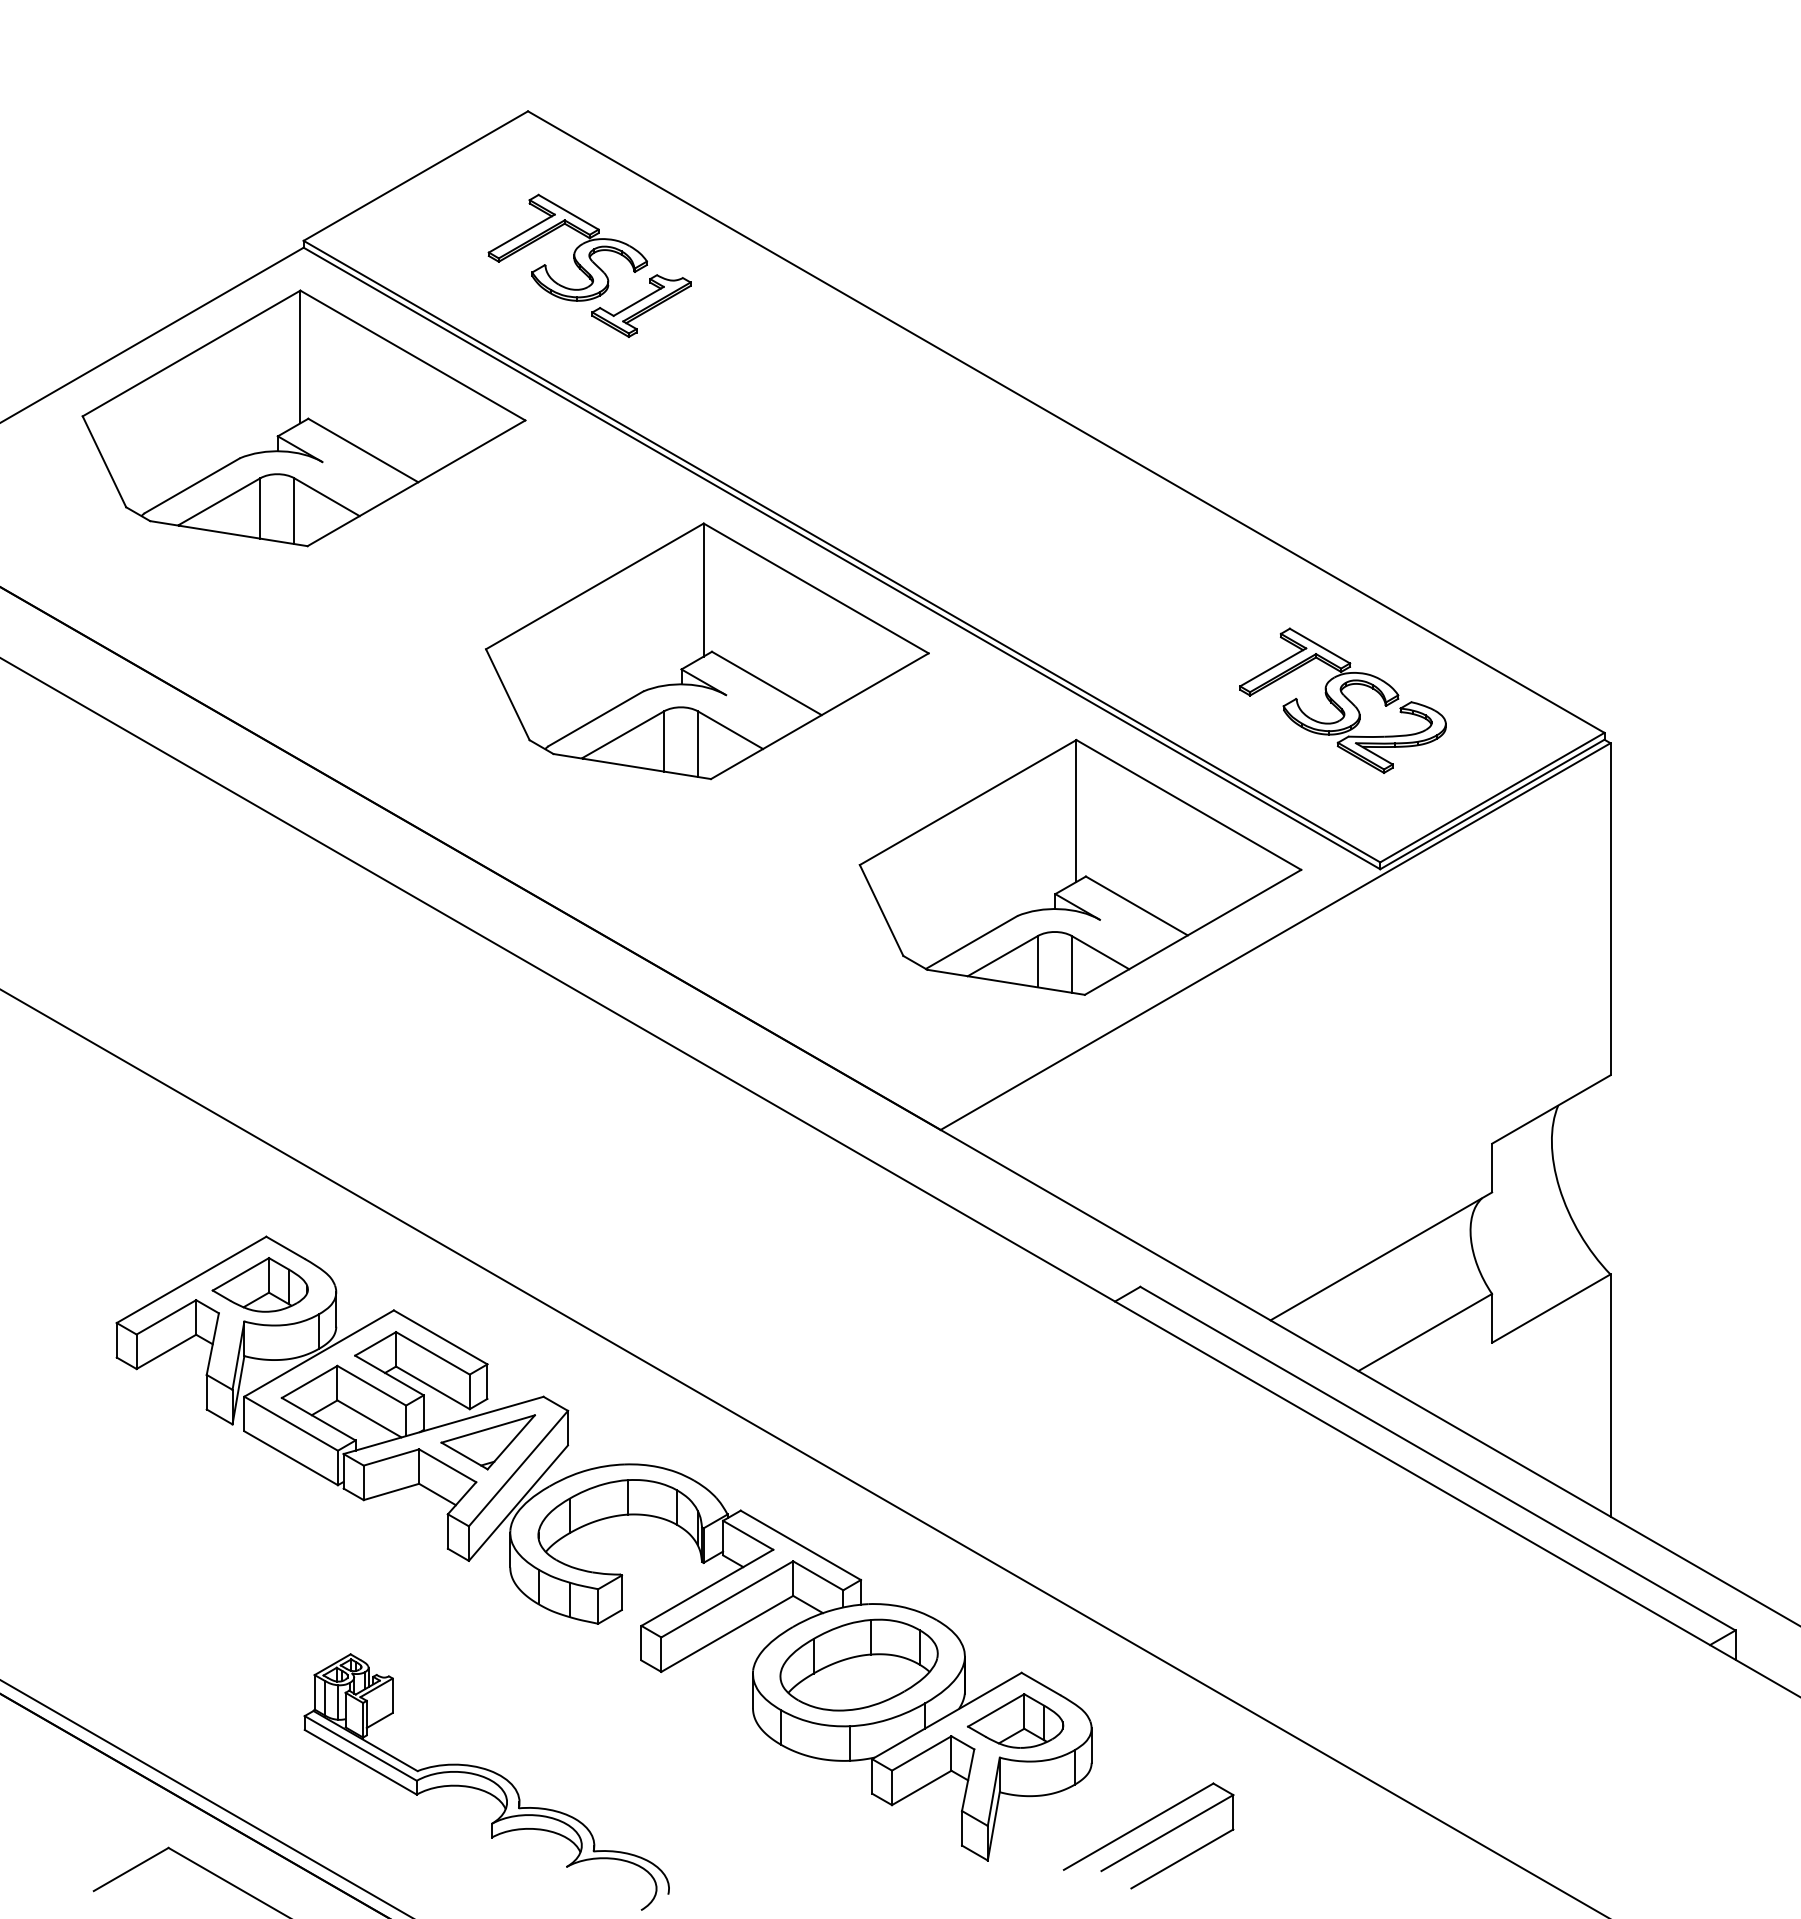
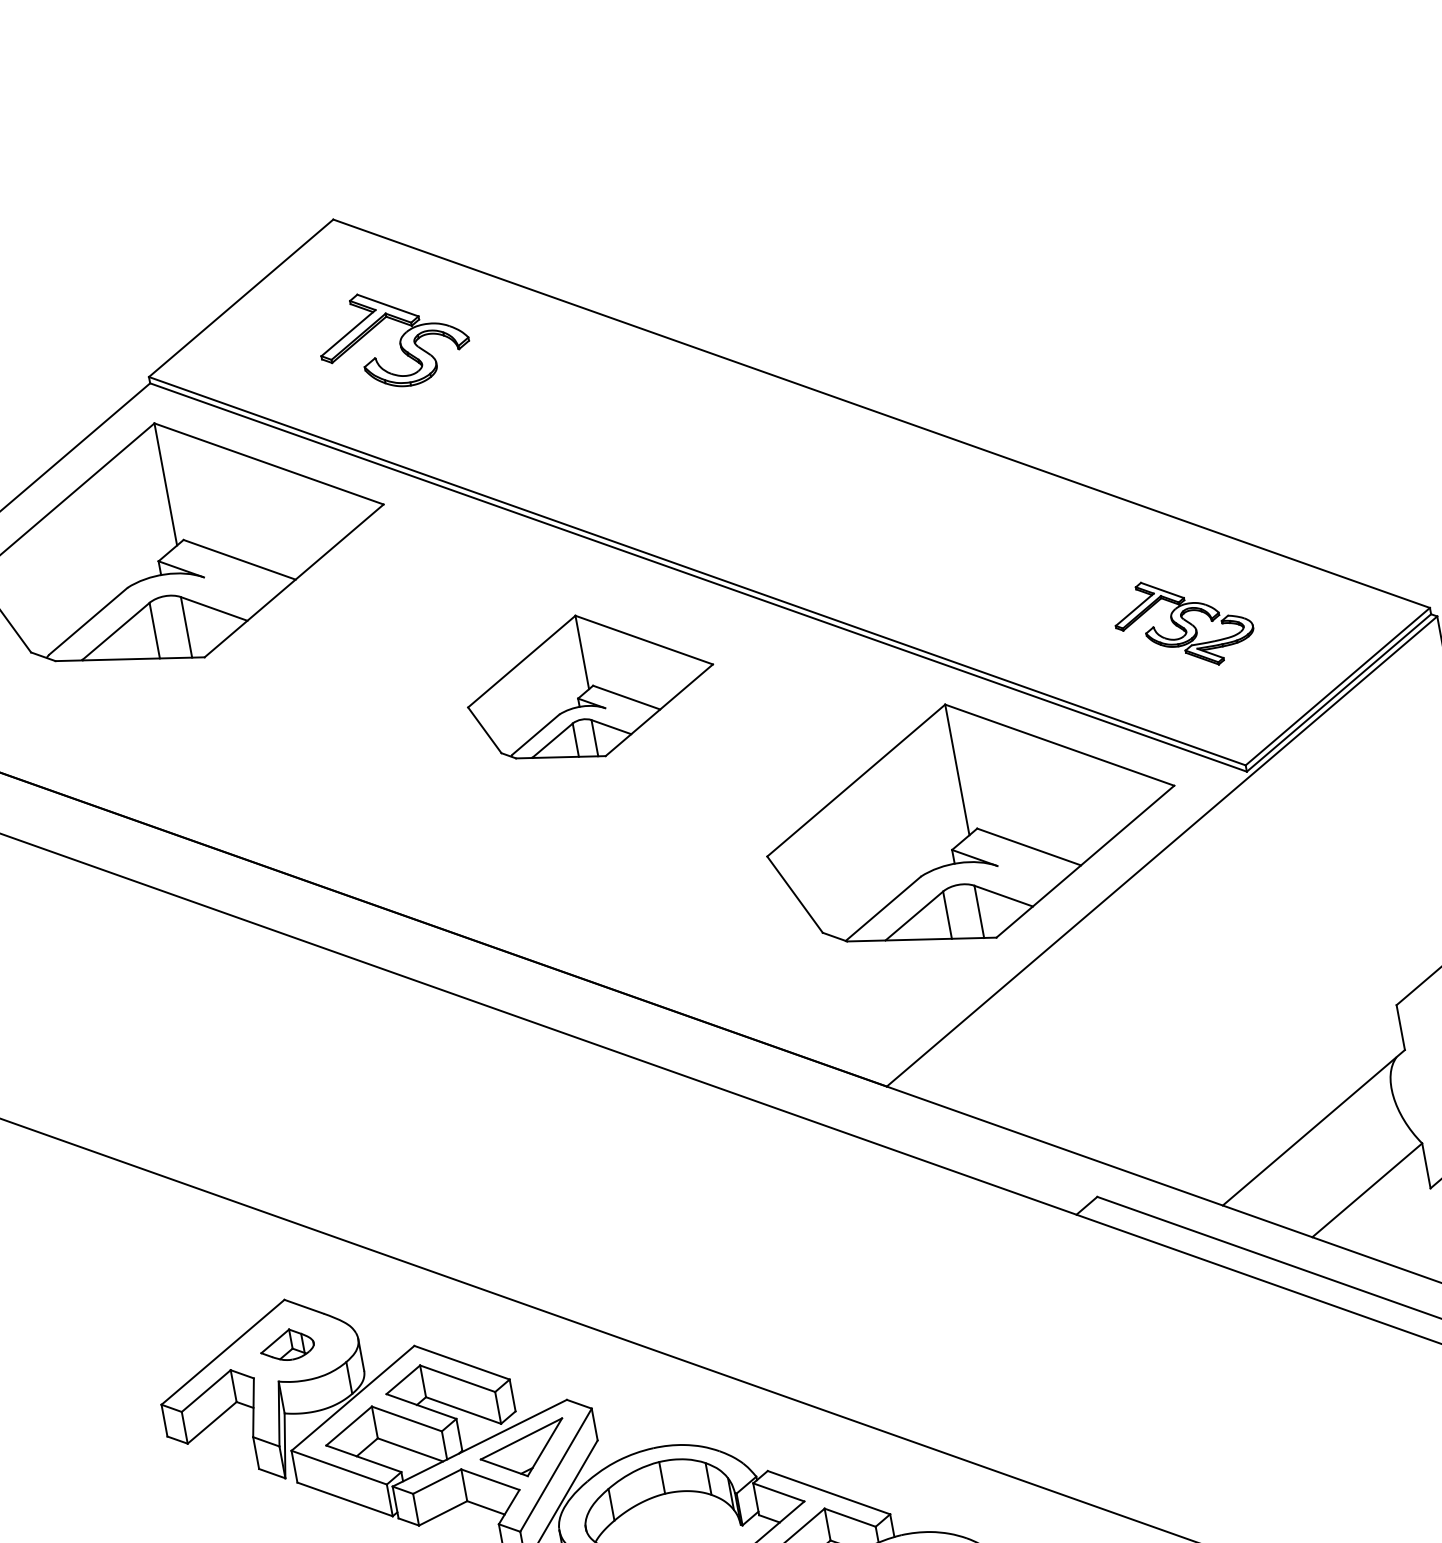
part: (641, 305) -> (470, 378), removed
part: (707, 651) -> (590, 686), size x0.6
part: (1342, 700) -> (1183, 622), size x0.7
part: (259, 1284) -> (286, 1344), size x0.6

